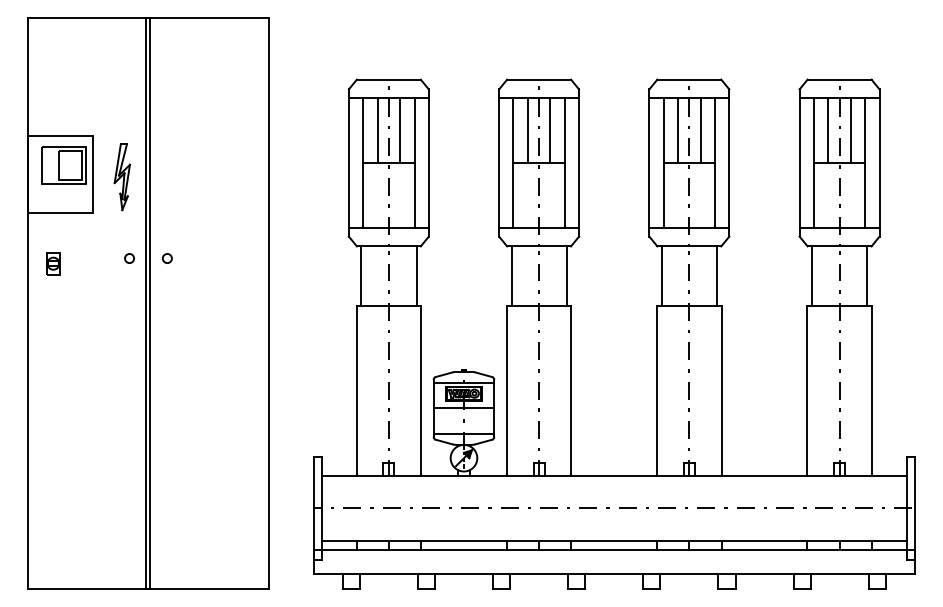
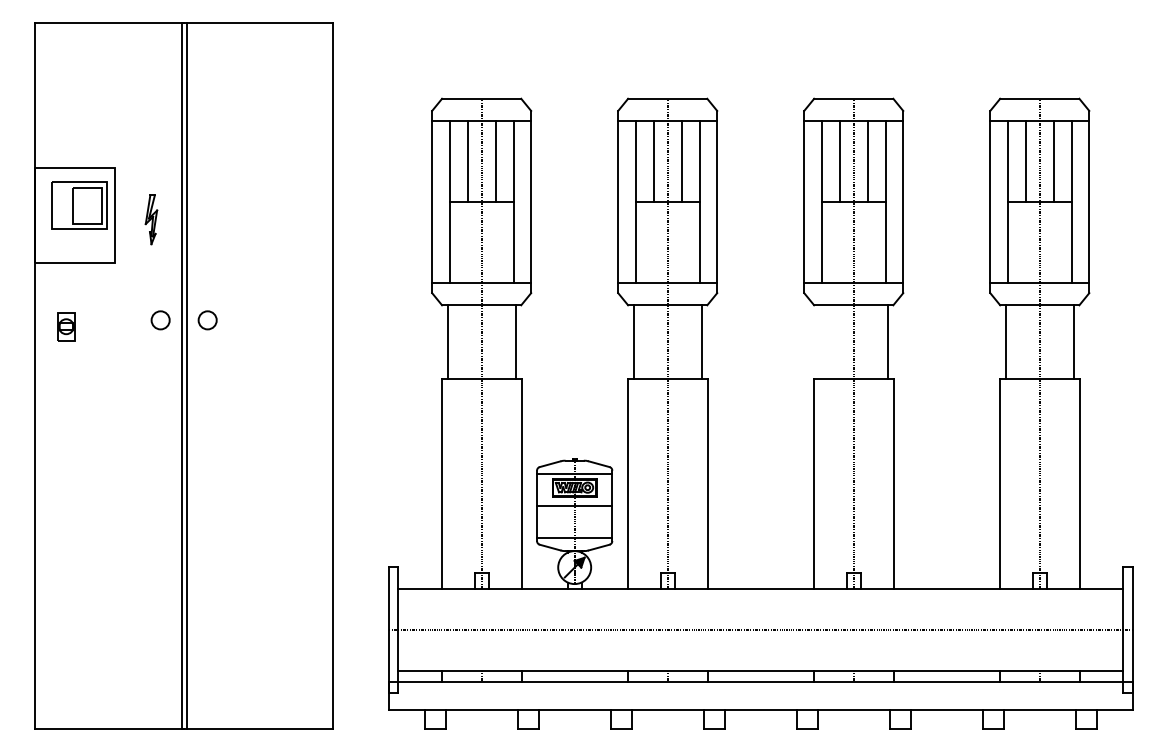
part: (121, 177) -> (150, 219), size x0.6
circle: (129, 258) -> (160, 320), size x1.6
circle: (166, 258) -> (206, 320), size x1.6
line: (661, 275) -> (819, 341), removed

